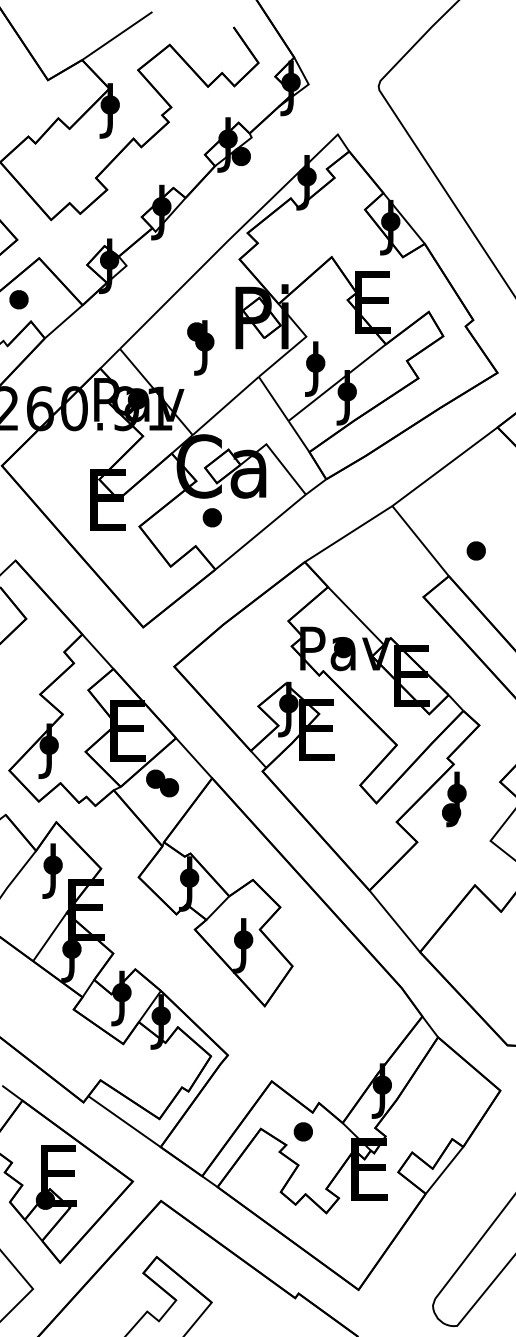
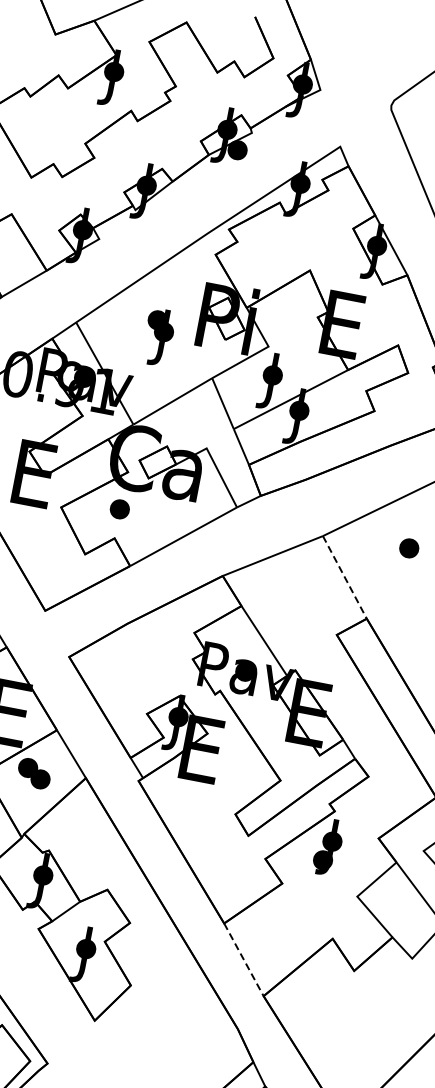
part: (211, 517) -> (119, 508), moved
line: (420, 541) -> (344, 577), solid -> dashed
part: (475, 550) -> (408, 547), moved
line: (394, 921) -> (243, 959), solid -> dashed

